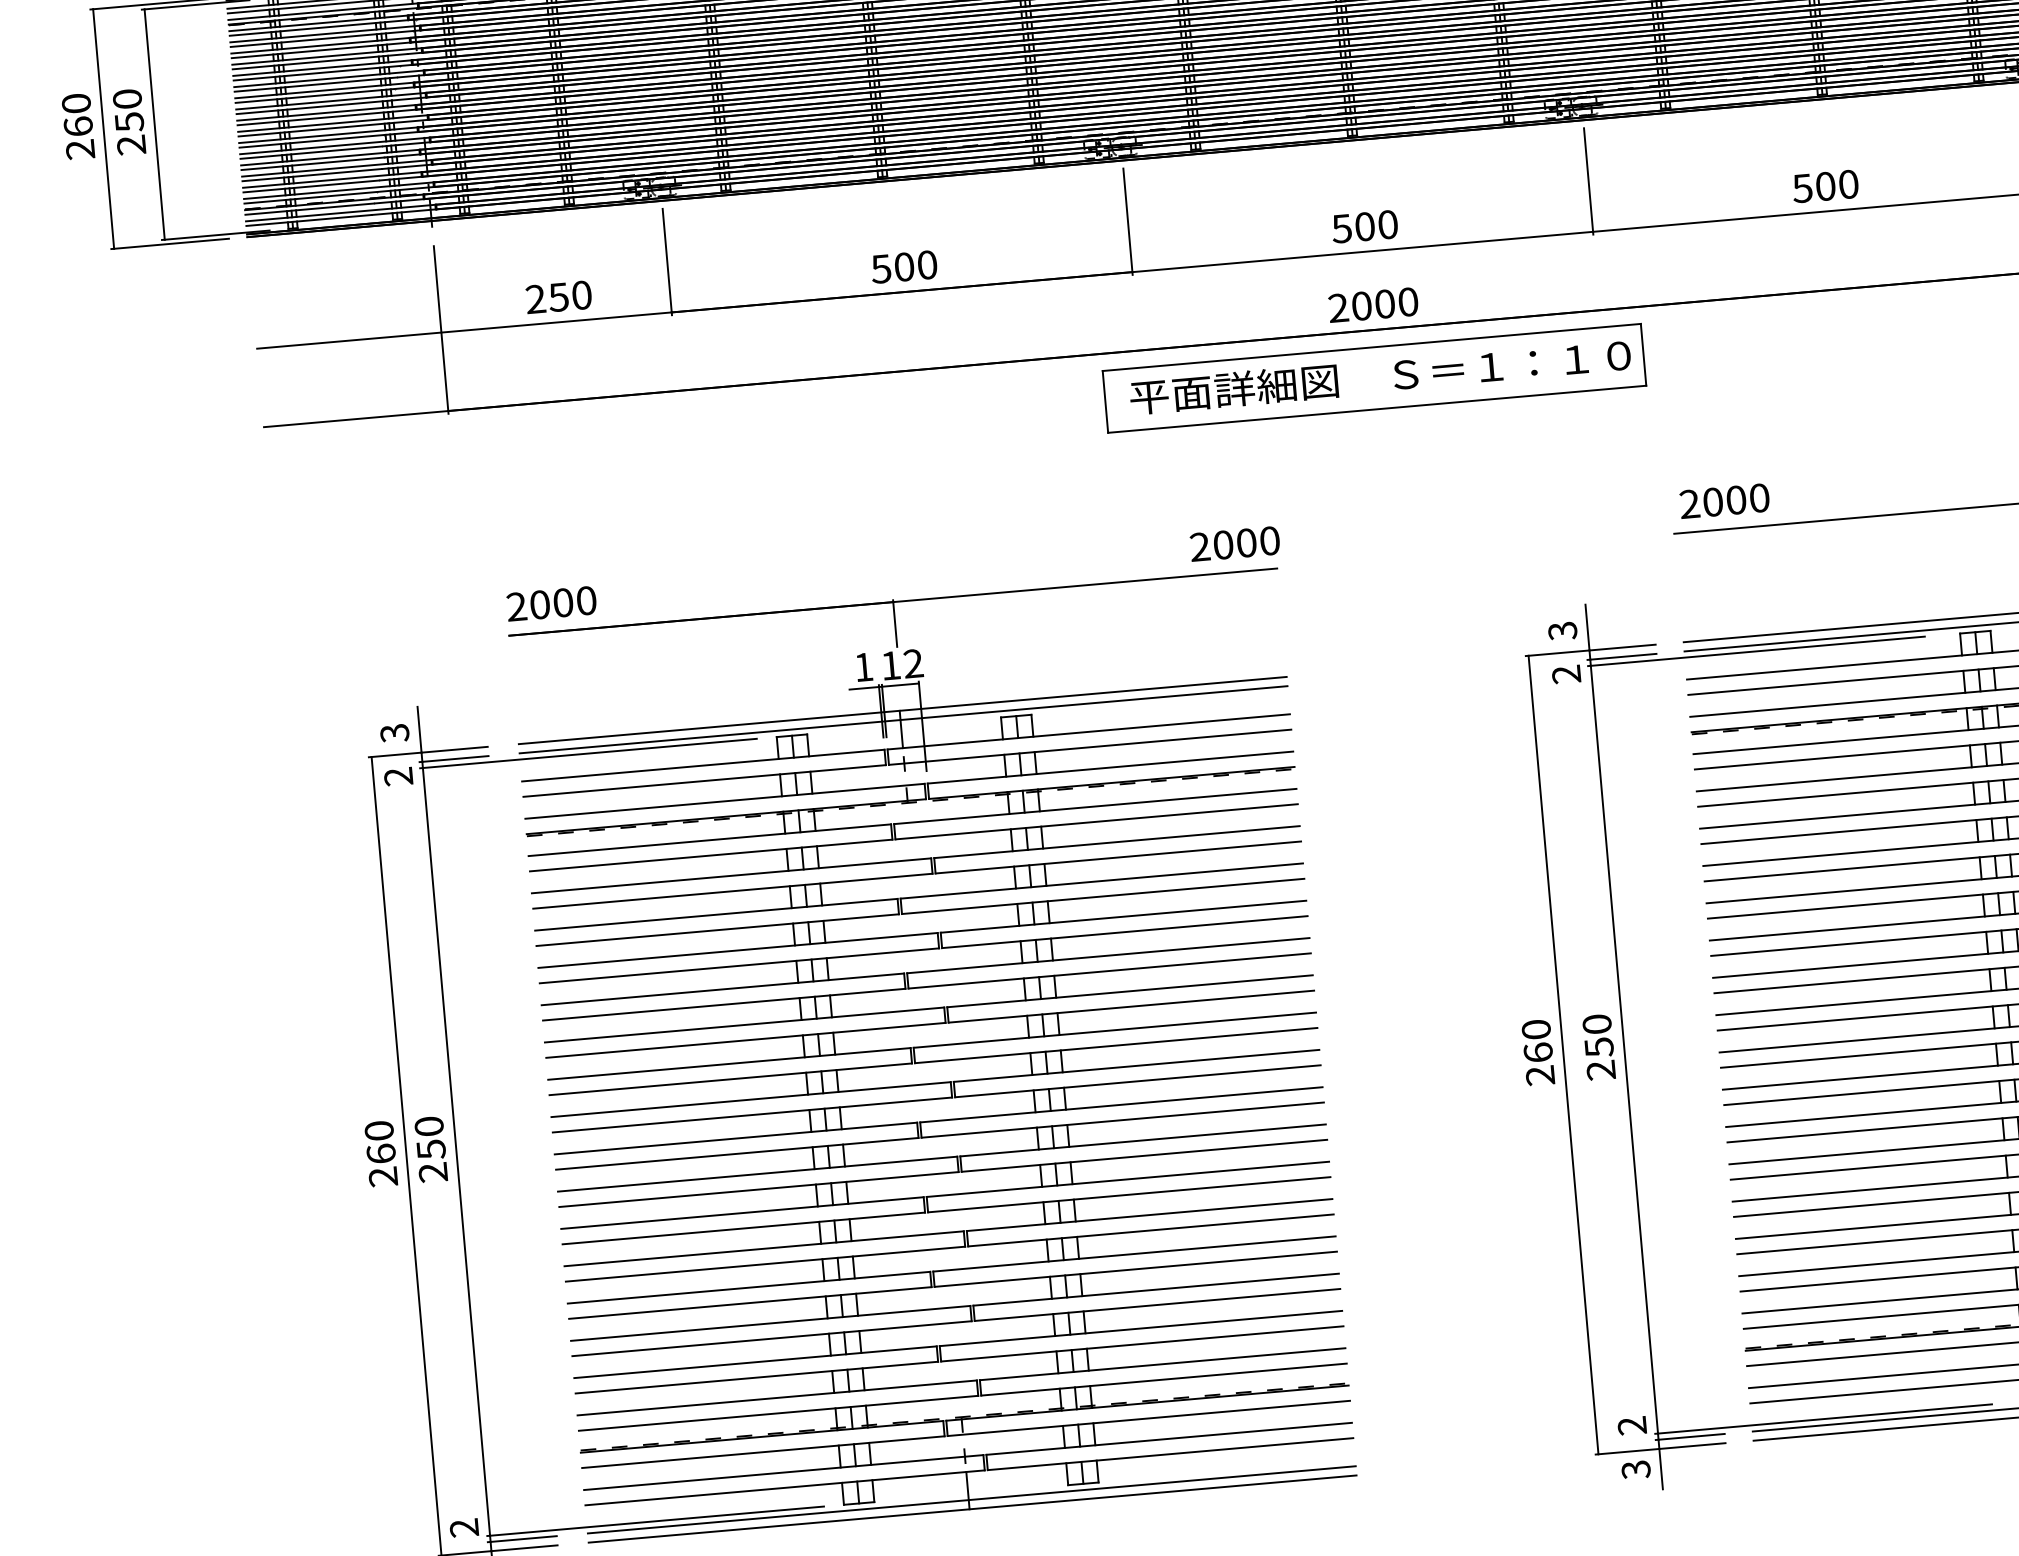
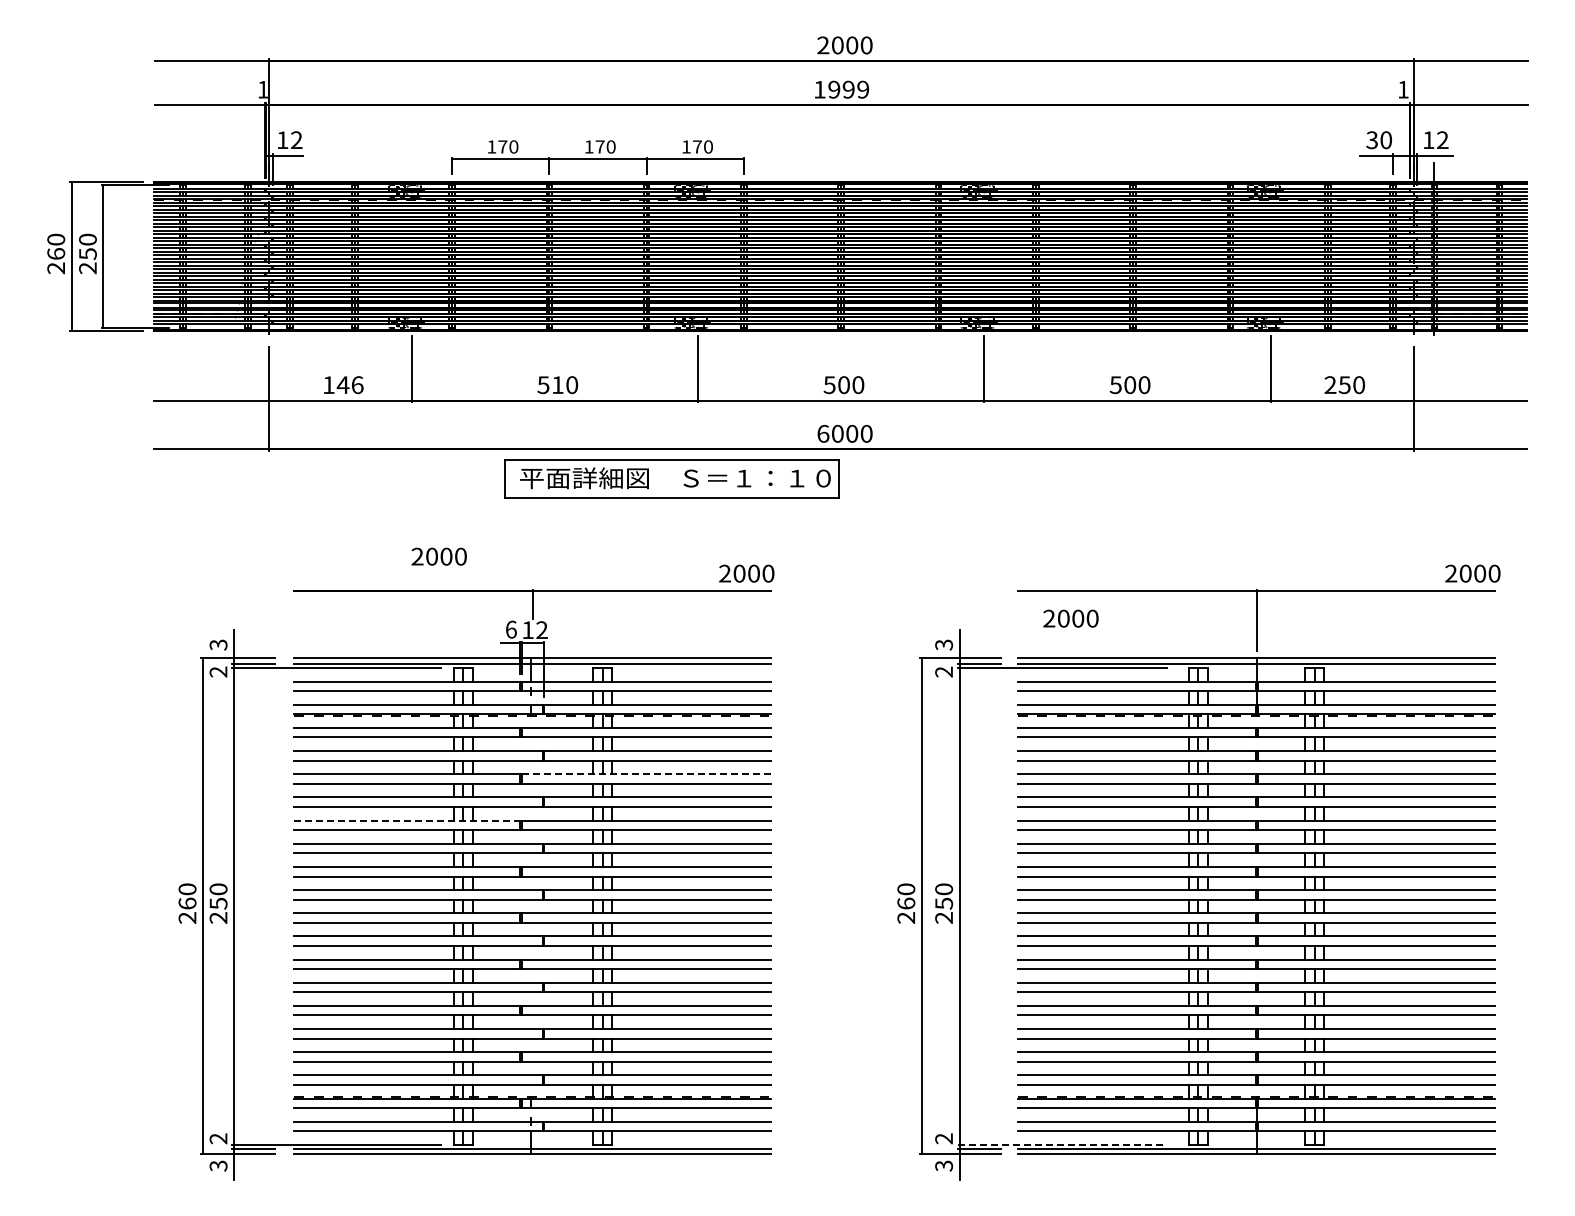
text: (903, 267) -> (557, 385), 500 -> 510
text: (559, 297) -> (343, 385), 250 -> 146
text: (1338, 307) -> (823, 433), 2000 -> 6000
part: (1374, 377) -> (671, 478), moved
text: (1723, 500) -> (1070, 618), moved
text: (550, 603) -> (438, 556), moved
text: (864, 666) -> (511, 629), 1 -> 6
line: (1101, 881) -> (646, 774), solid -> dashed
line: (723, 989) -> (407, 820), solid -> dashed
line: (1823, 1418) -> (1062, 1144), solid -> dashed

